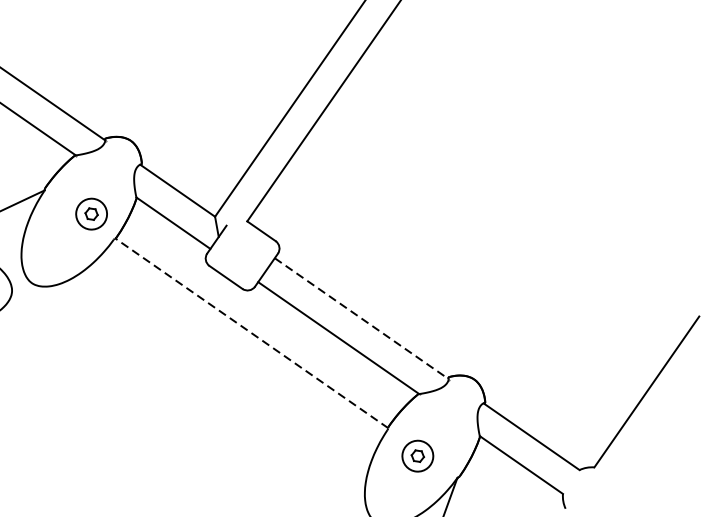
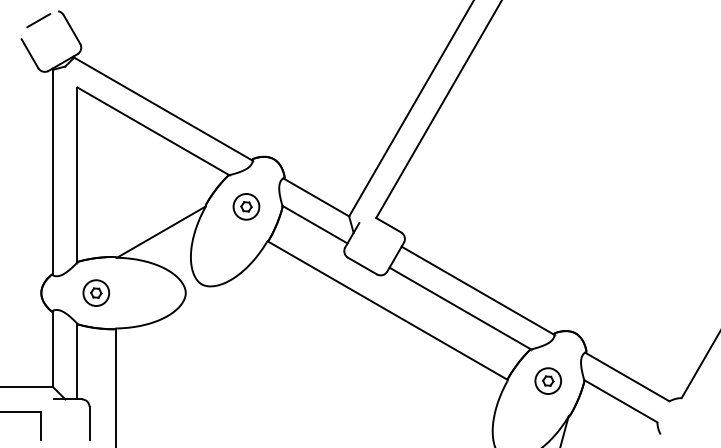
part: (91, 213) -> (246, 206), moved
line: (362, 319) -> (478, 291), dashed -> solid
line: (251, 333) -> (387, 310), dashed -> solid
part: (416, 455) -> (547, 380), moved

